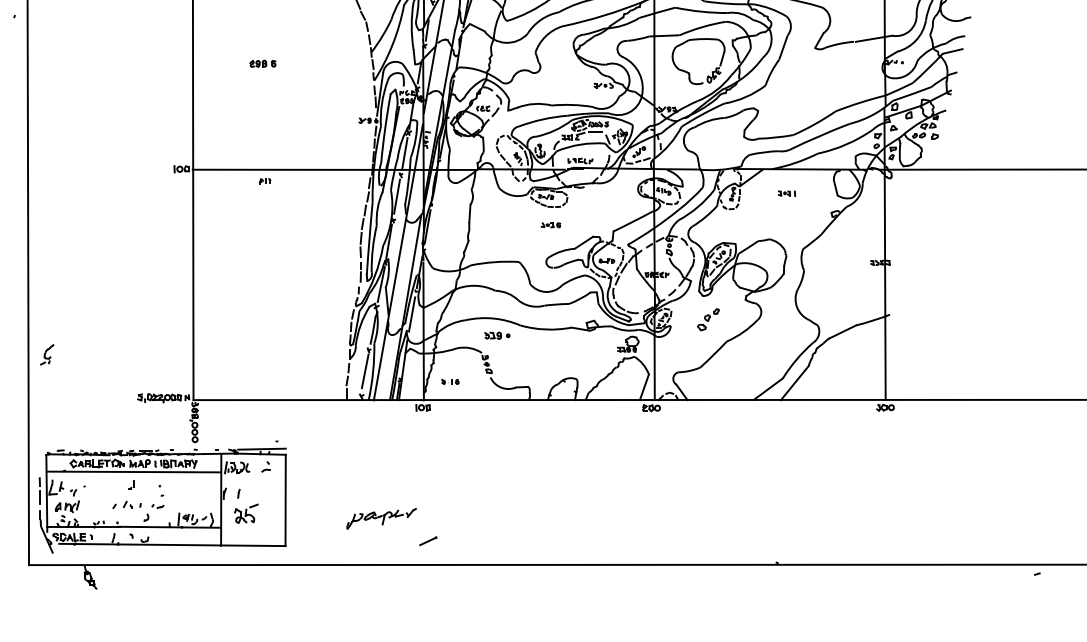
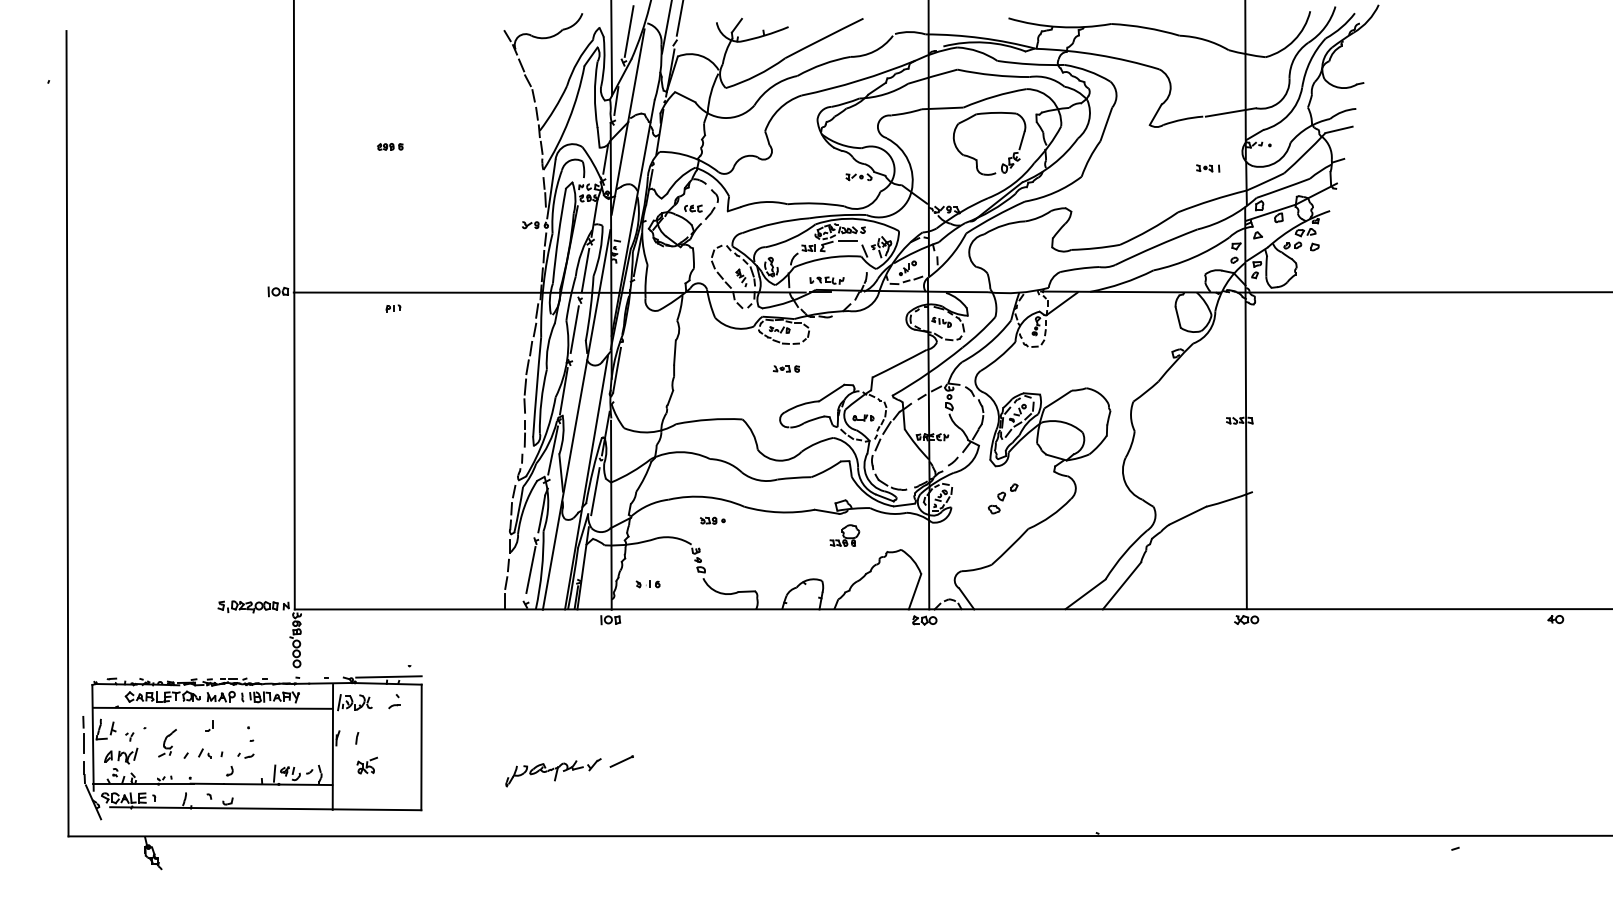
part: (263, 63) -> (390, 146), size x0.71
part: (787, 193) -> (1208, 168), moved
part: (497, 335) -> (712, 520), size x0.71
part: (628, 344) -> (844, 535), moved
part: (47, 355) -> (167, 743), moved
part: (245, 513) -> (366, 765), size x0.62
line: (428, 541) -> (621, 761), moved

